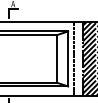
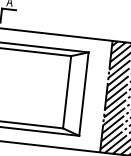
line: (73, 58) -> (92, 94), removed

